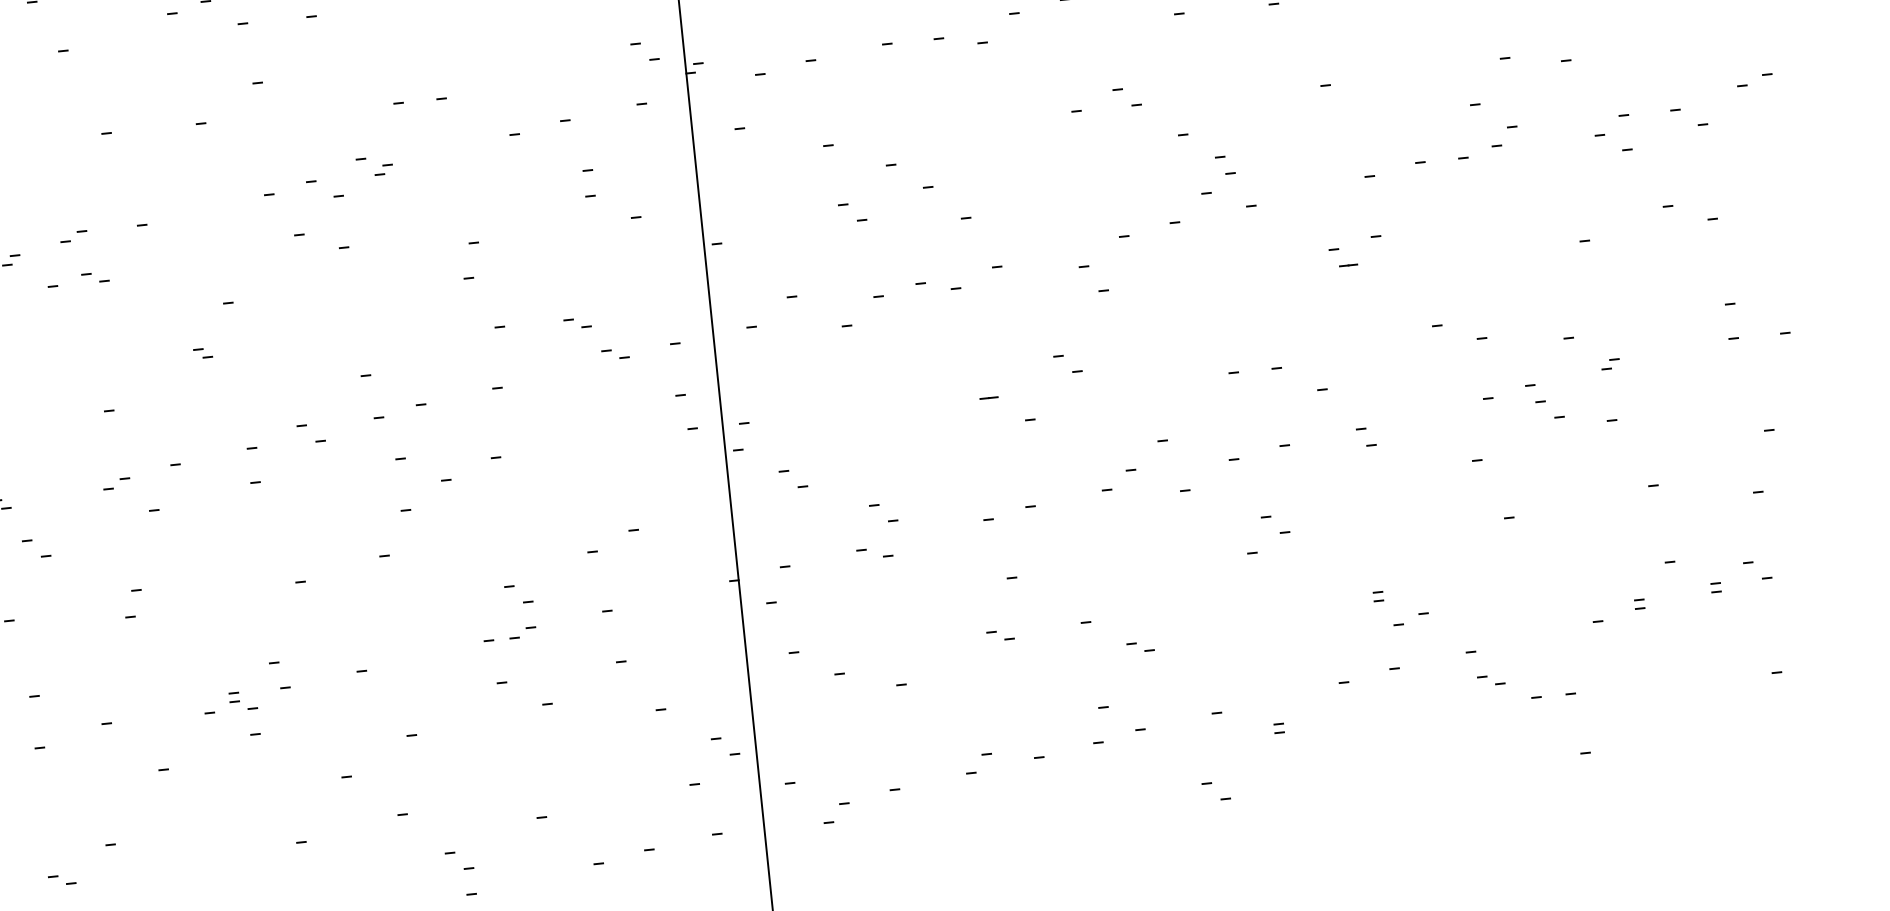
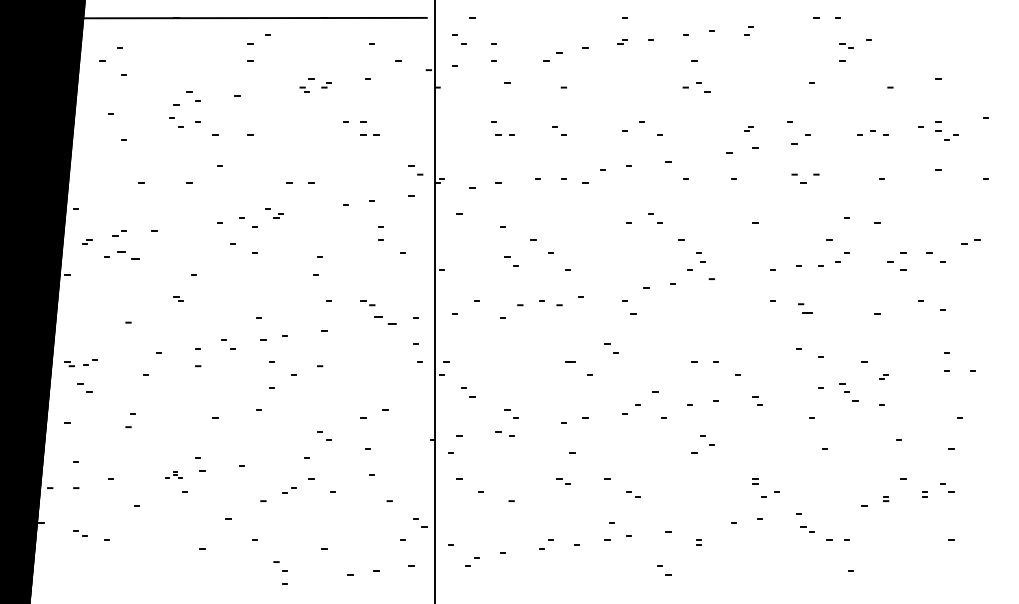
part: (1343, 257) -> (805, 308), moved
part: (95, 276) -> (128, 254), size x1.6
part: (615, 354) -> (385, 320), size x1.6
part: (116, 483) -> (90, 362), moved
part: (522, 633) -> (289, 490), moved
part: (228, 701) -> (173, 474), size x0.6
part: (61, 880) -> (80, 533), moved

